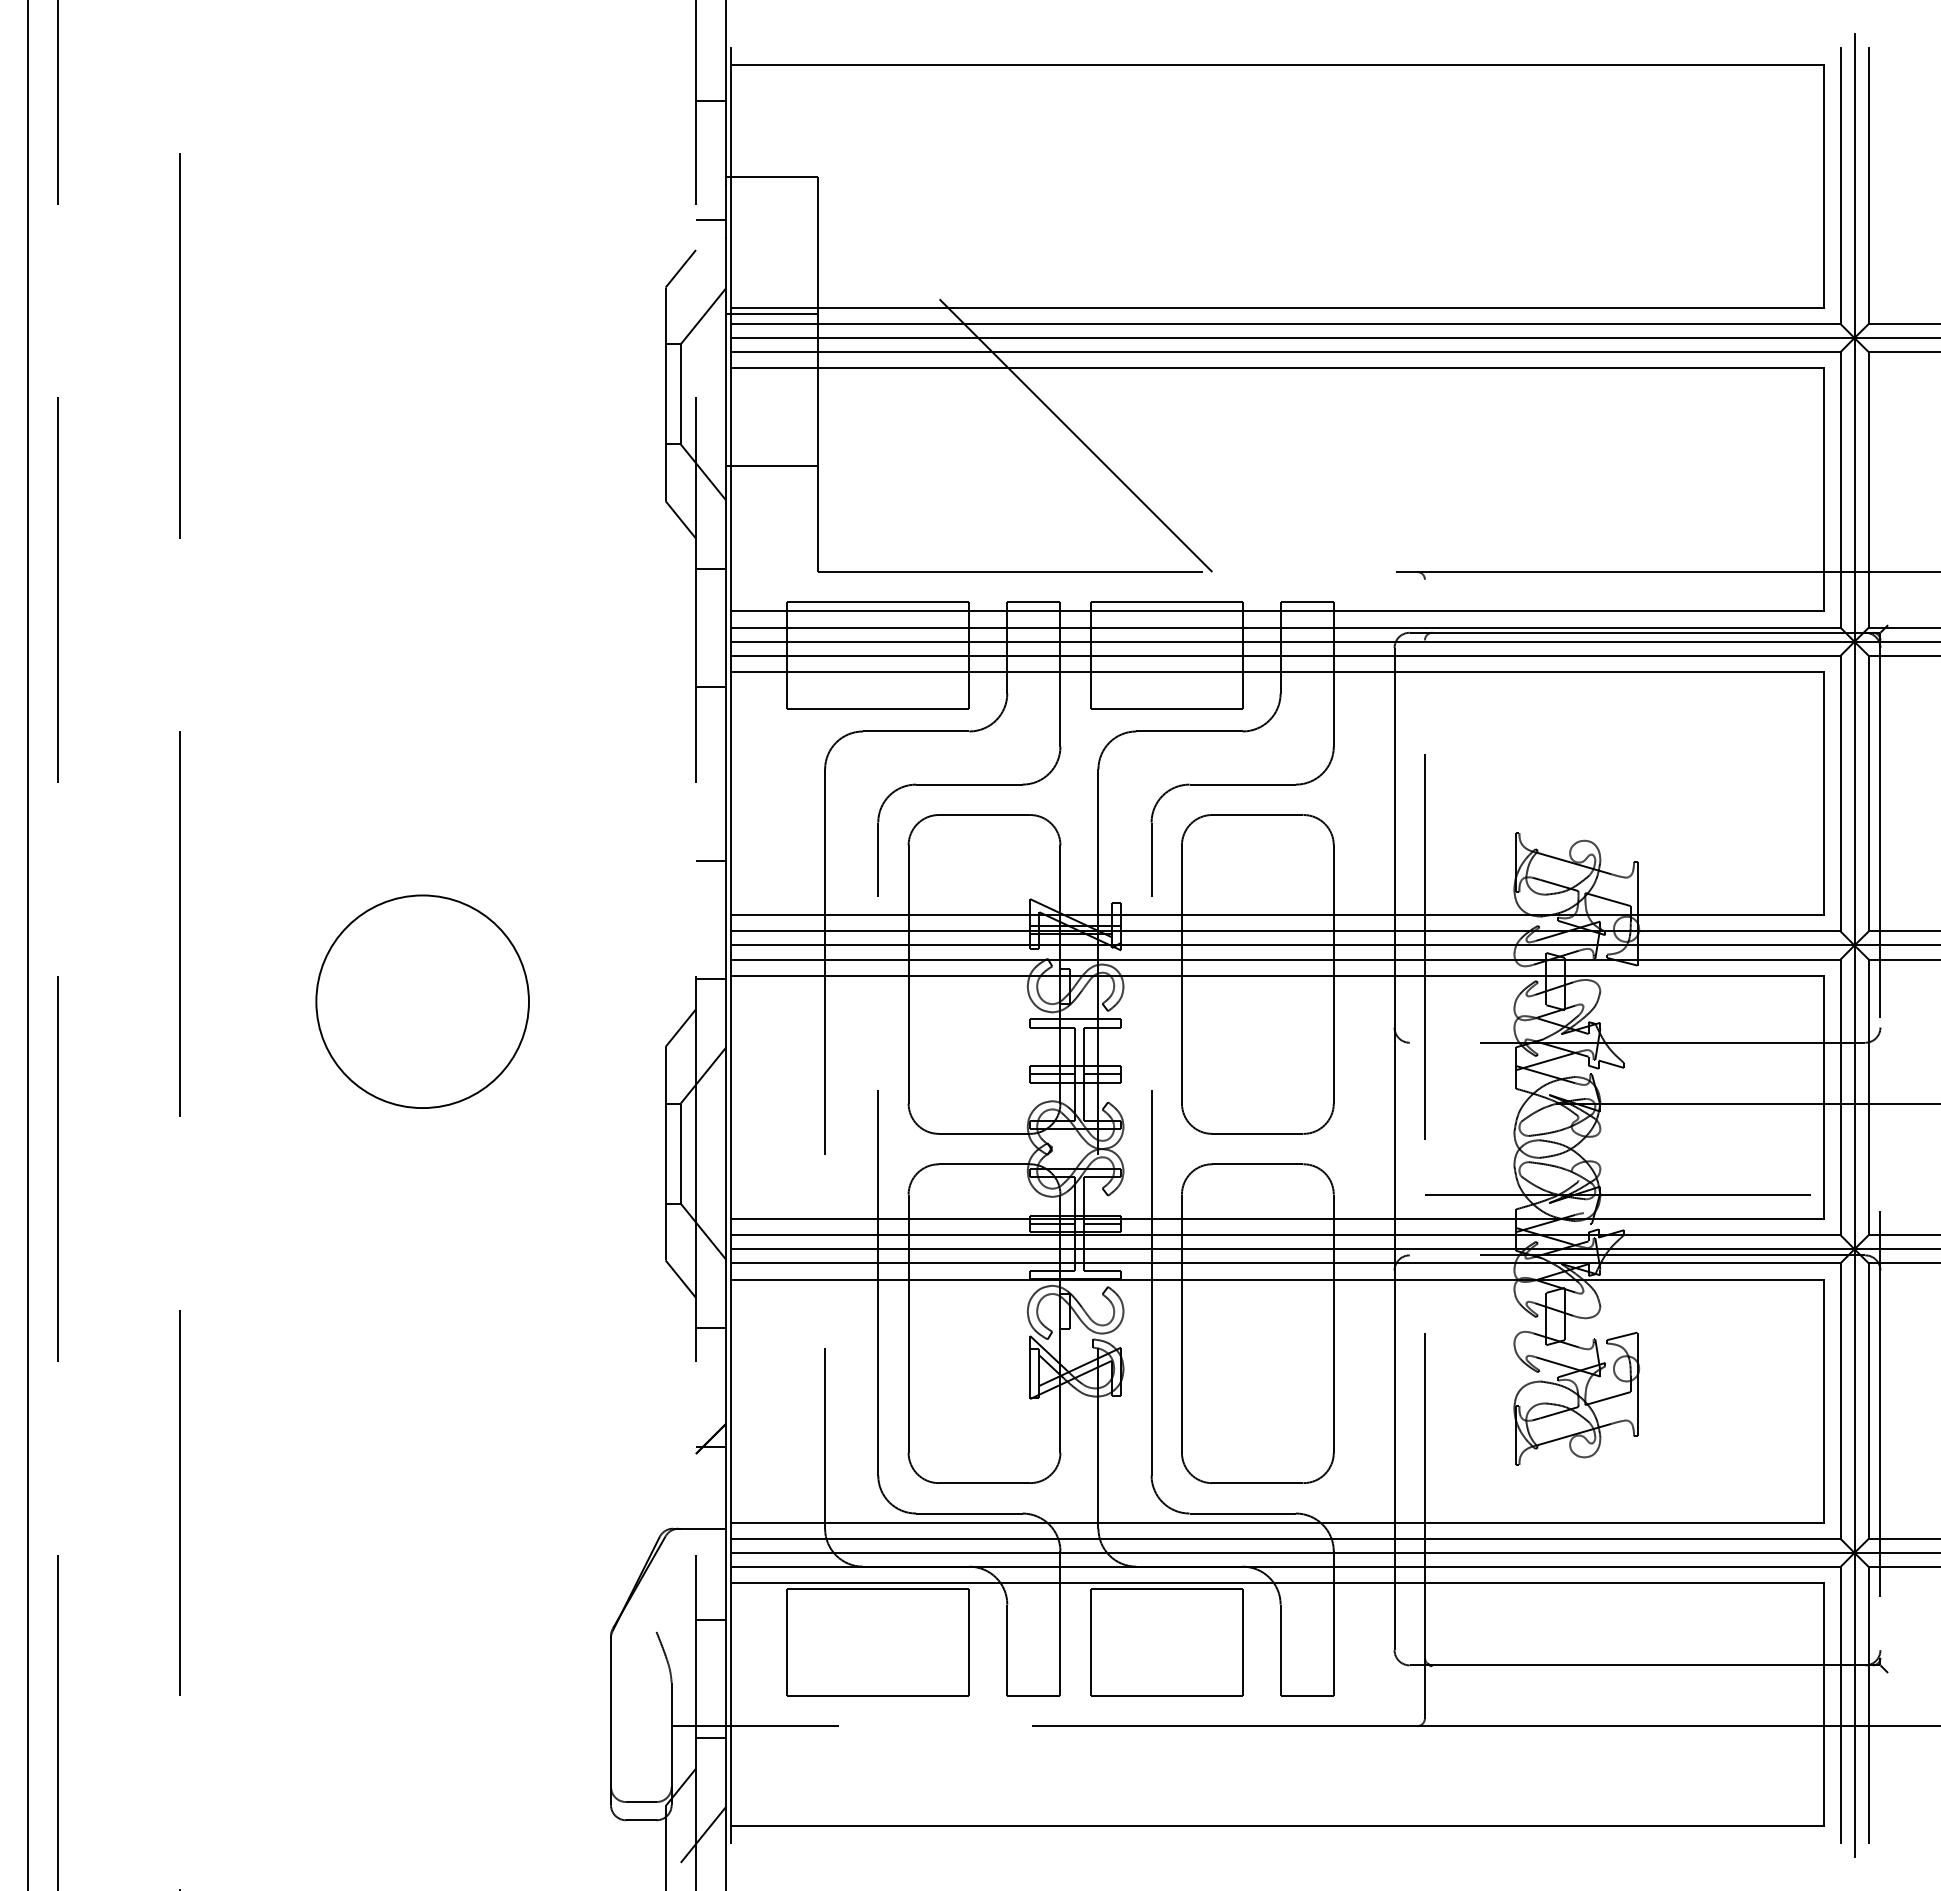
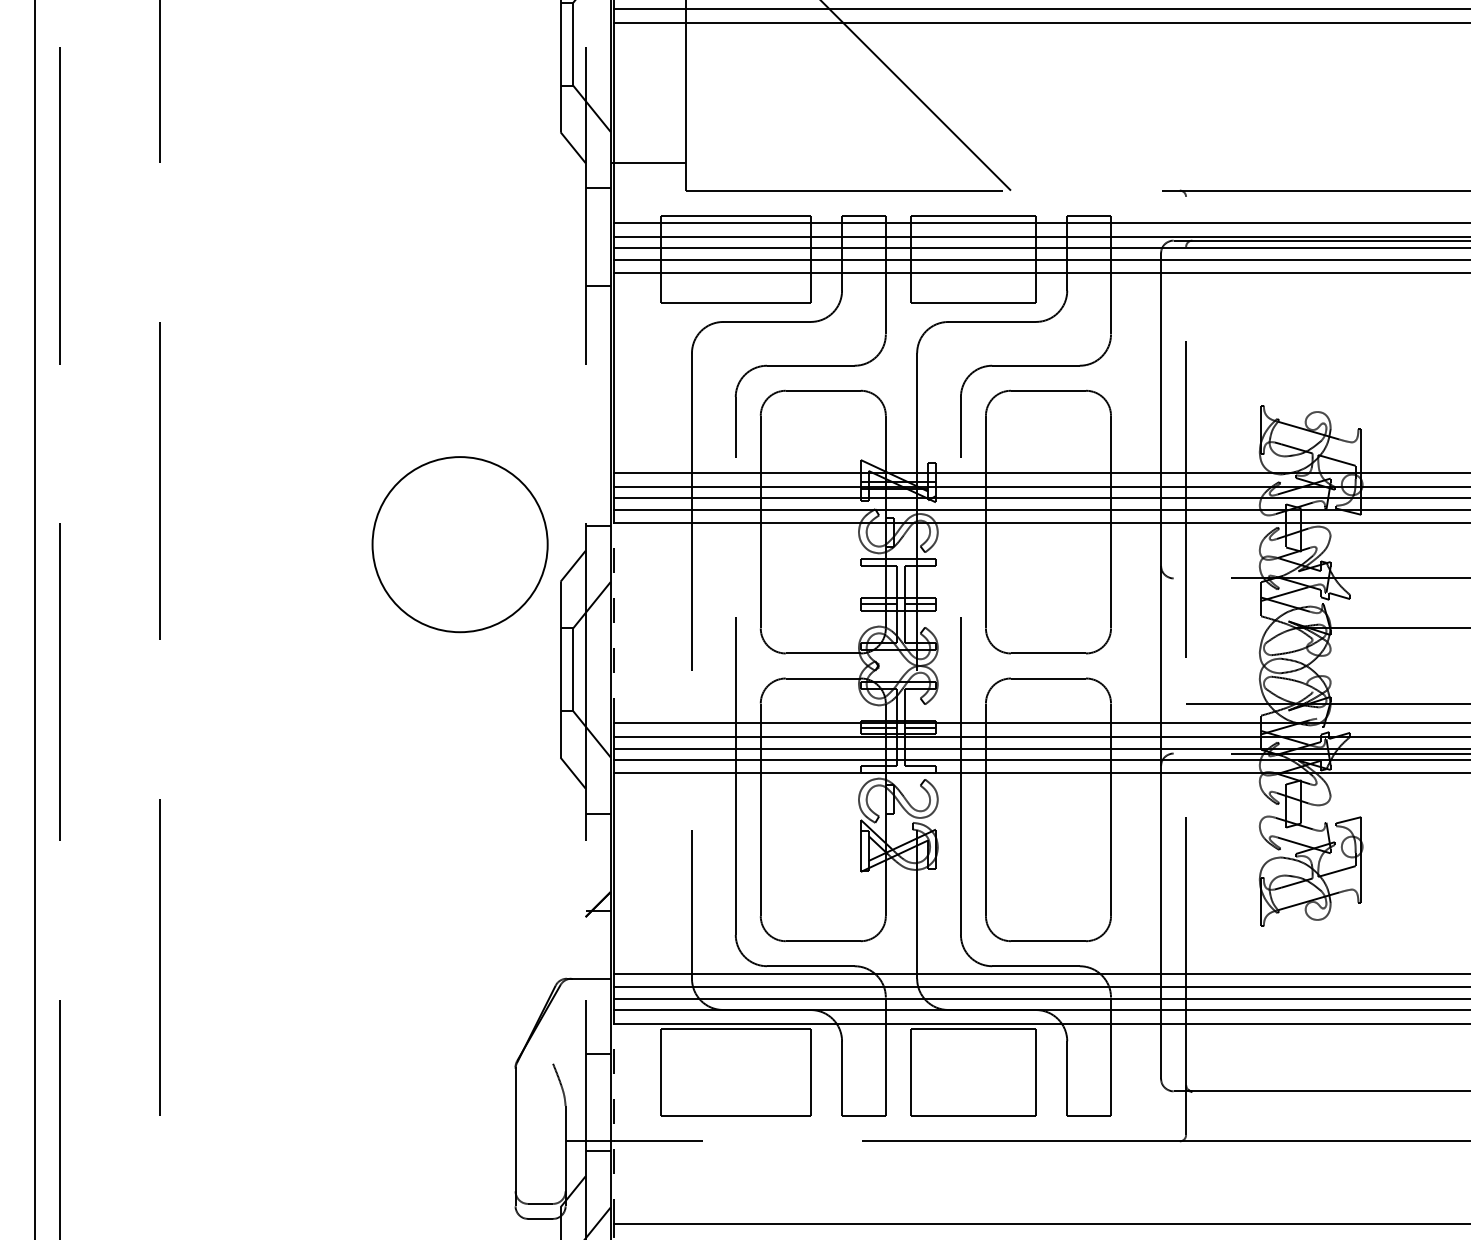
line: (771, 465) -> (647, 162), moved
line: (711, 860) -> (598, 428), removed
circle: (422, 1001) -> (459, 544), moved
line: (730, 1096) -> (614, 622), solid -> dashed
line: (730, 1704) -> (614, 1123), solid -> dashed

